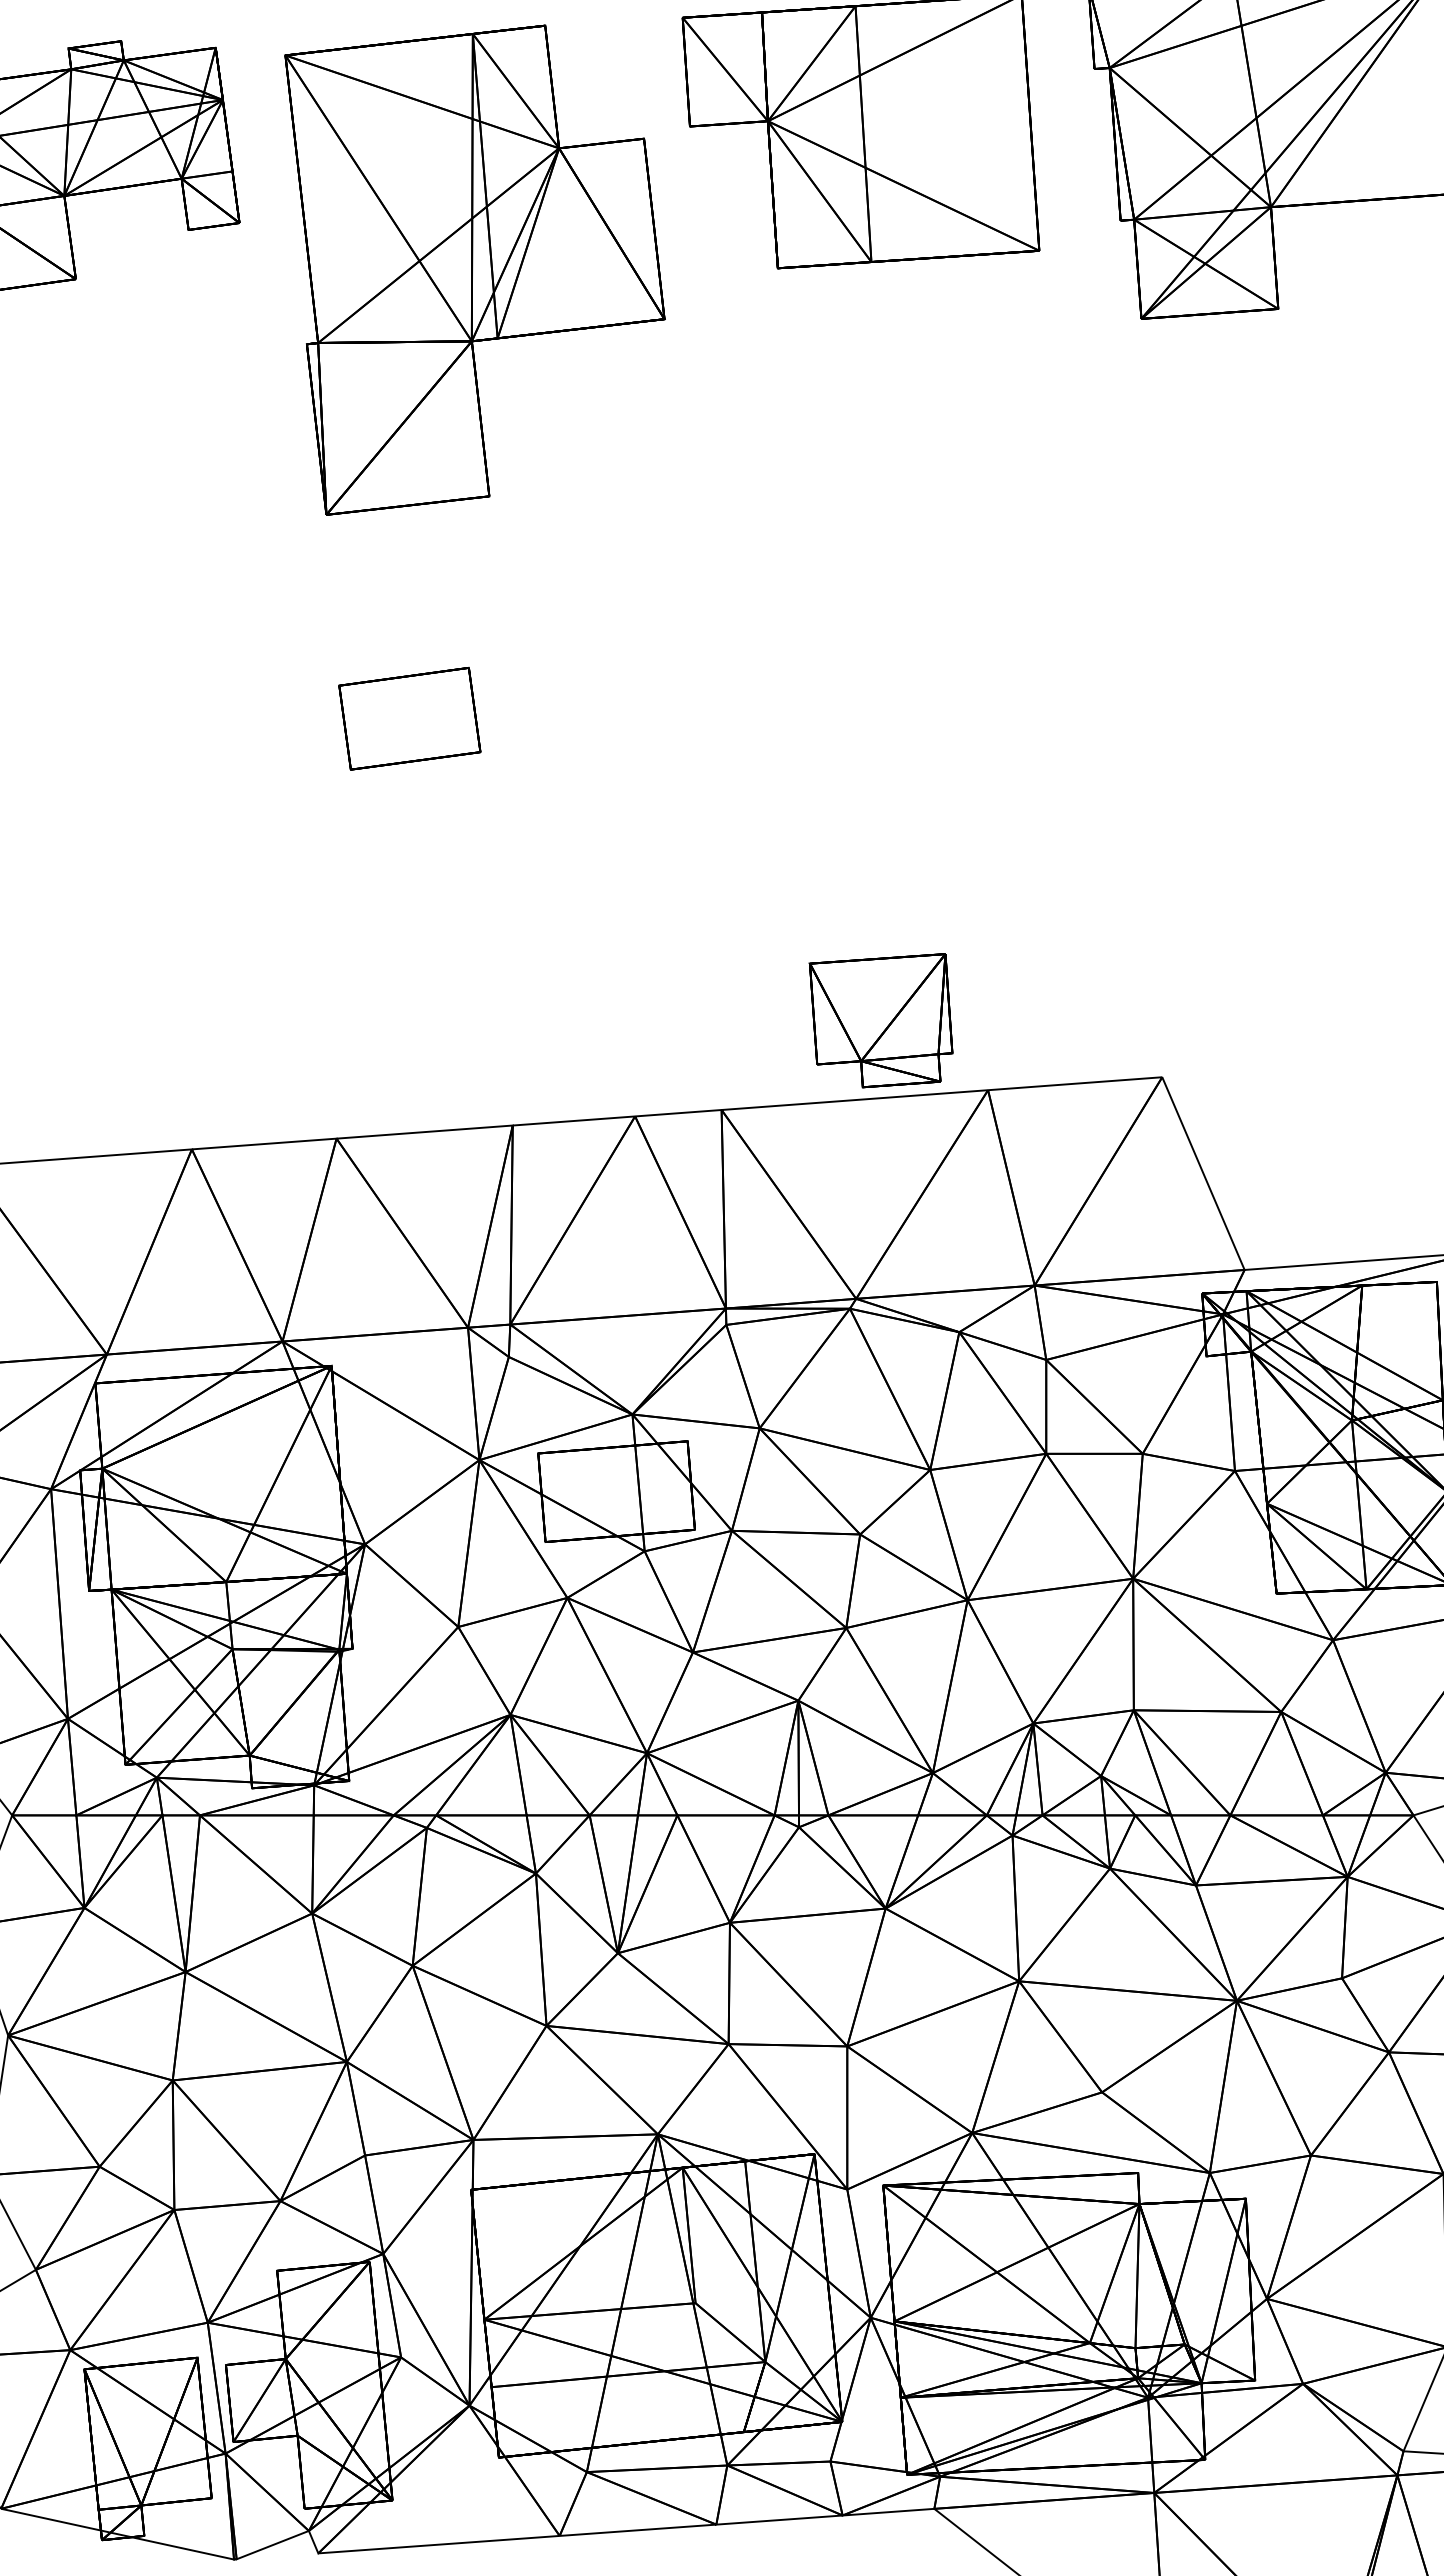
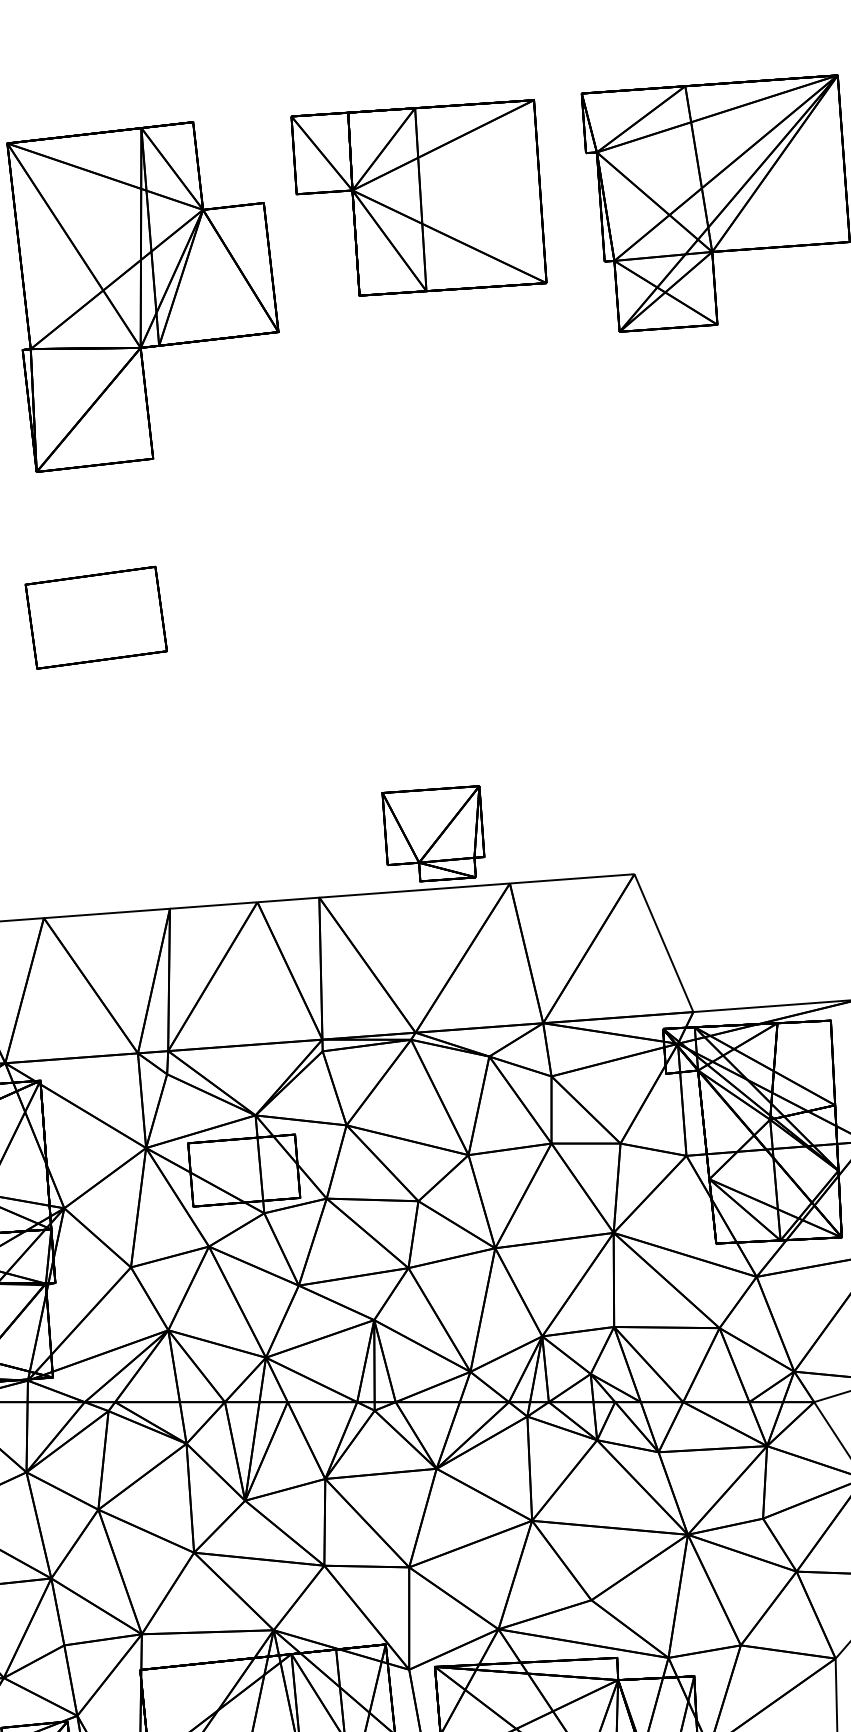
part: (409, 718) -> (96, 617), size x1.4

